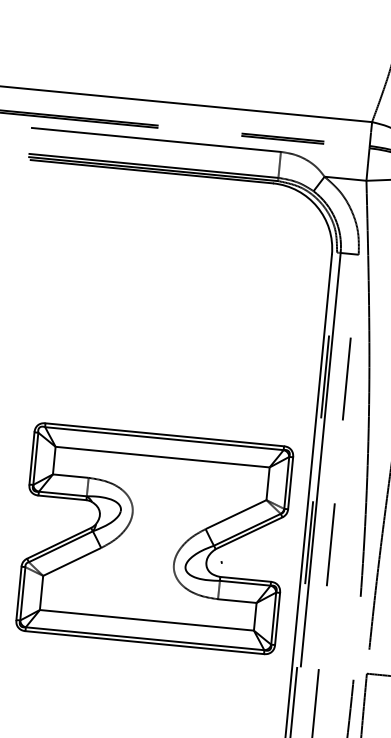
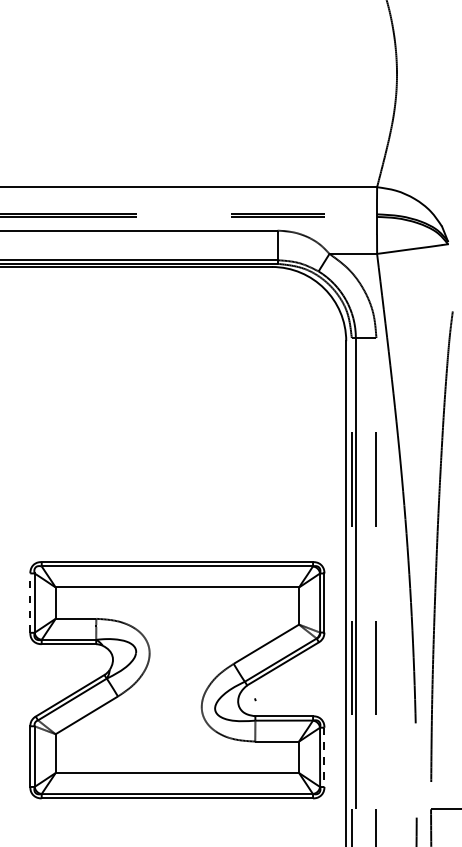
line: (32, 458) -> (30, 603), solid -> dashed
line: (277, 619) -> (324, 757), solid -> dashed

